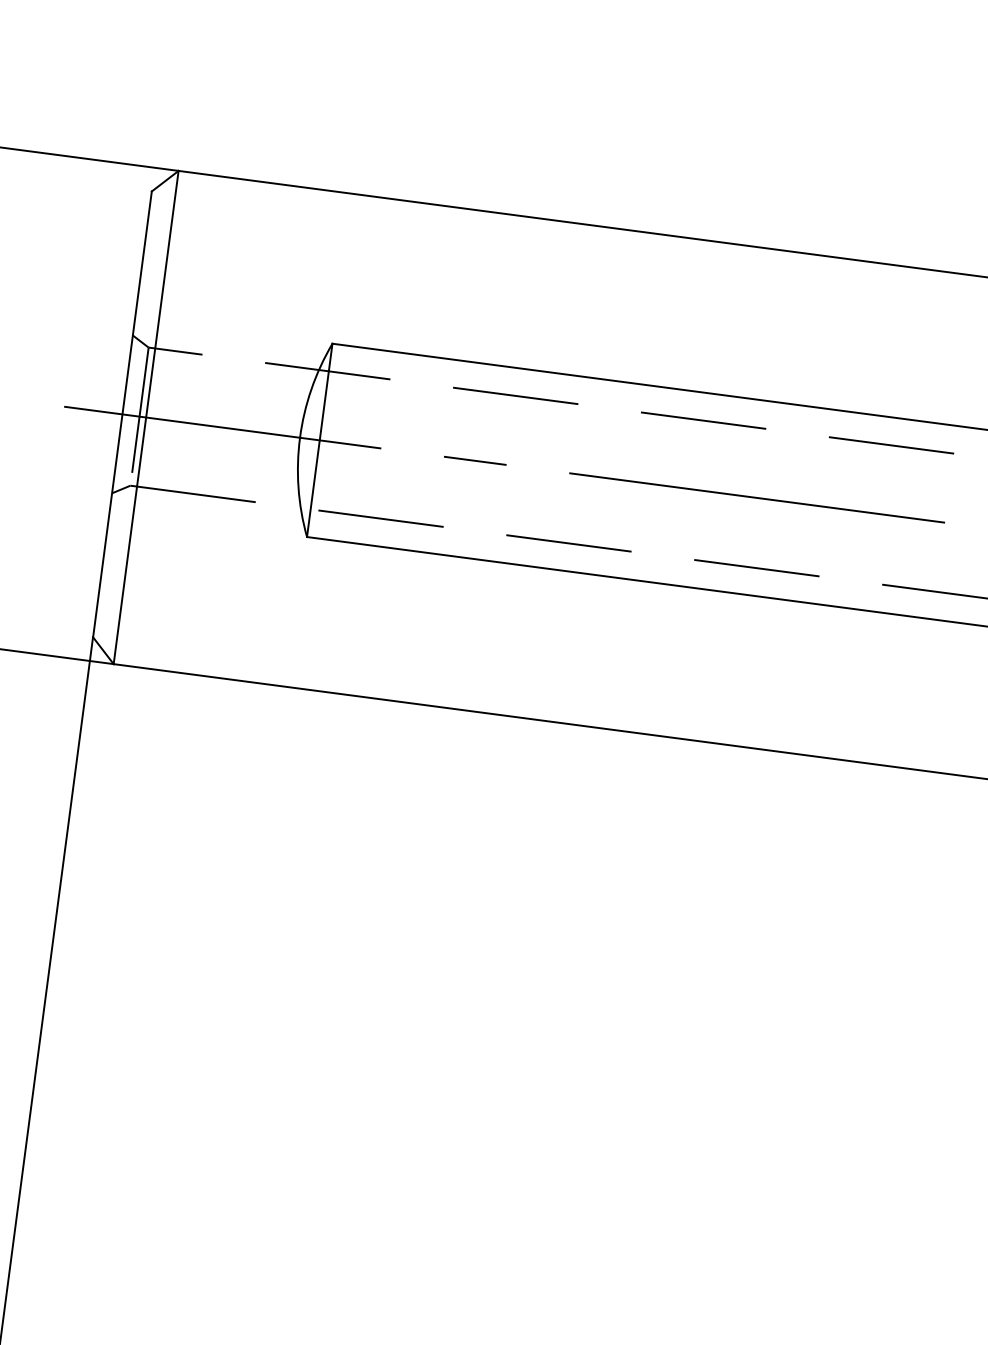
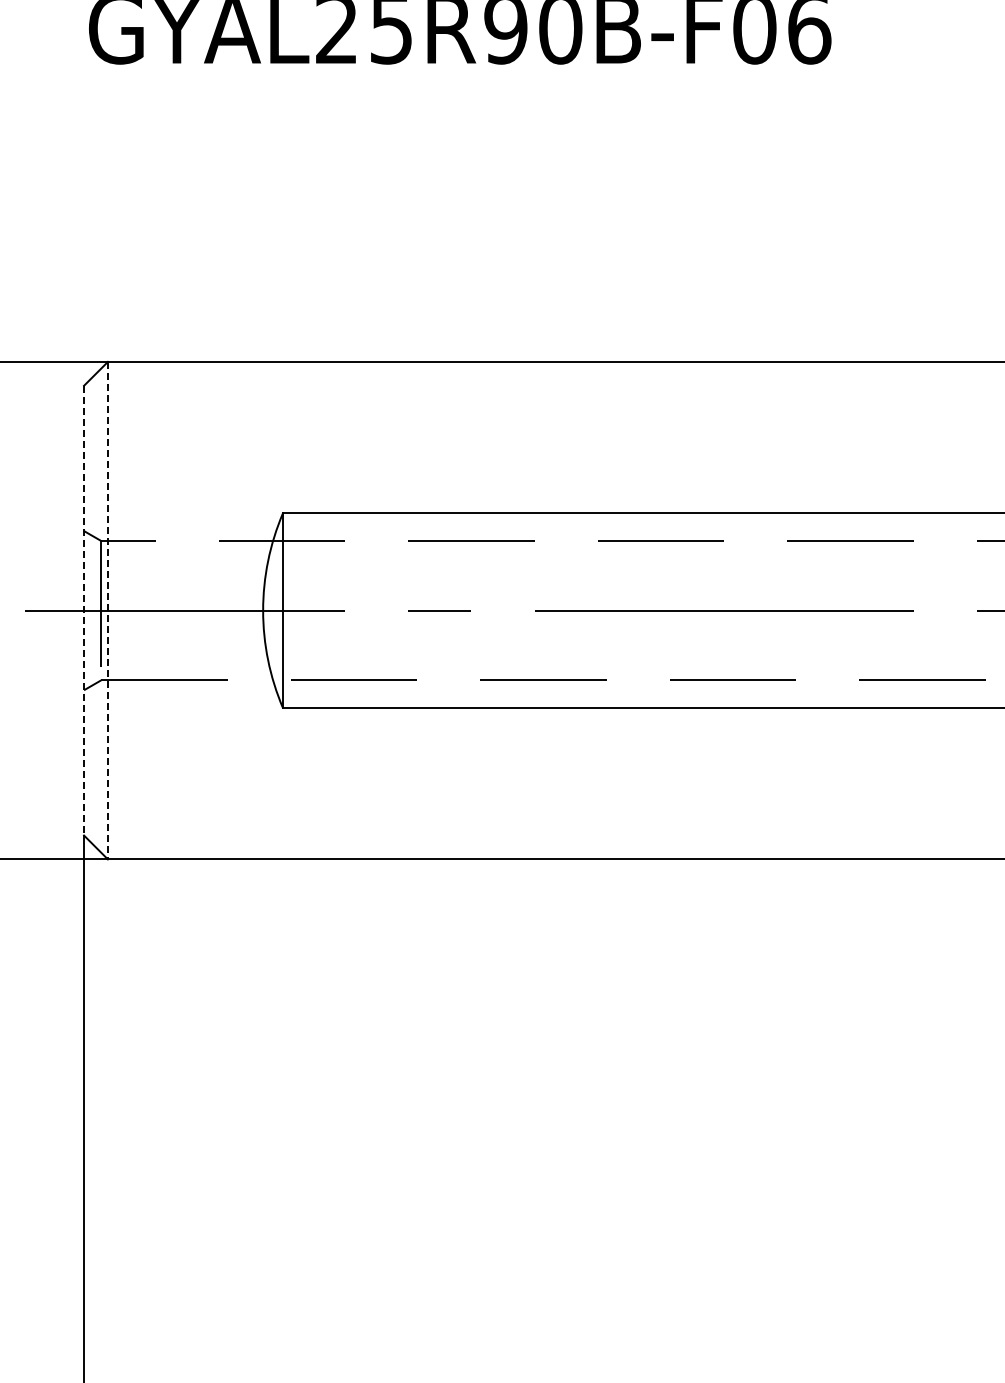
line: (122, 414) -> (84, 610), solid -> dashed
line: (145, 417) -> (107, 610), solid -> dashed

